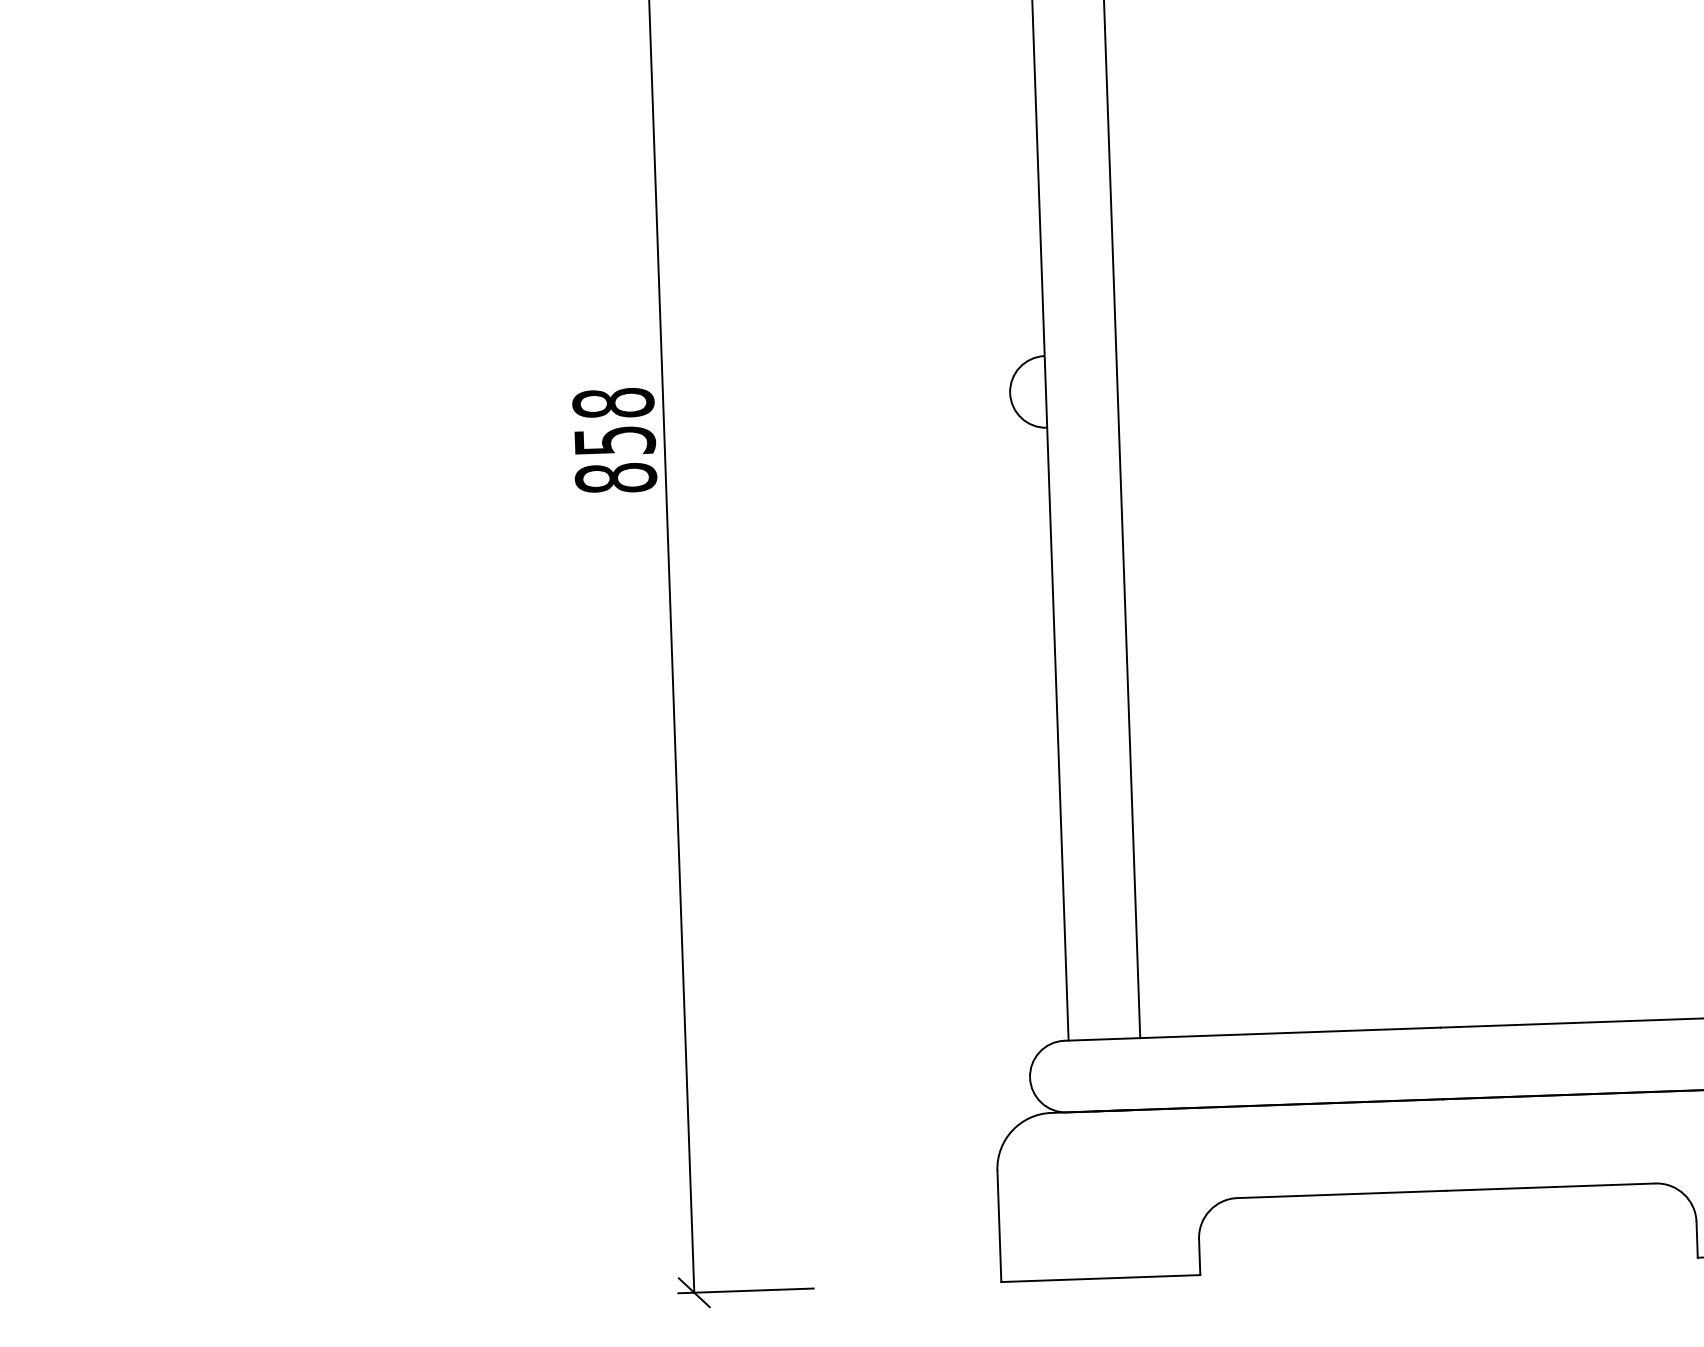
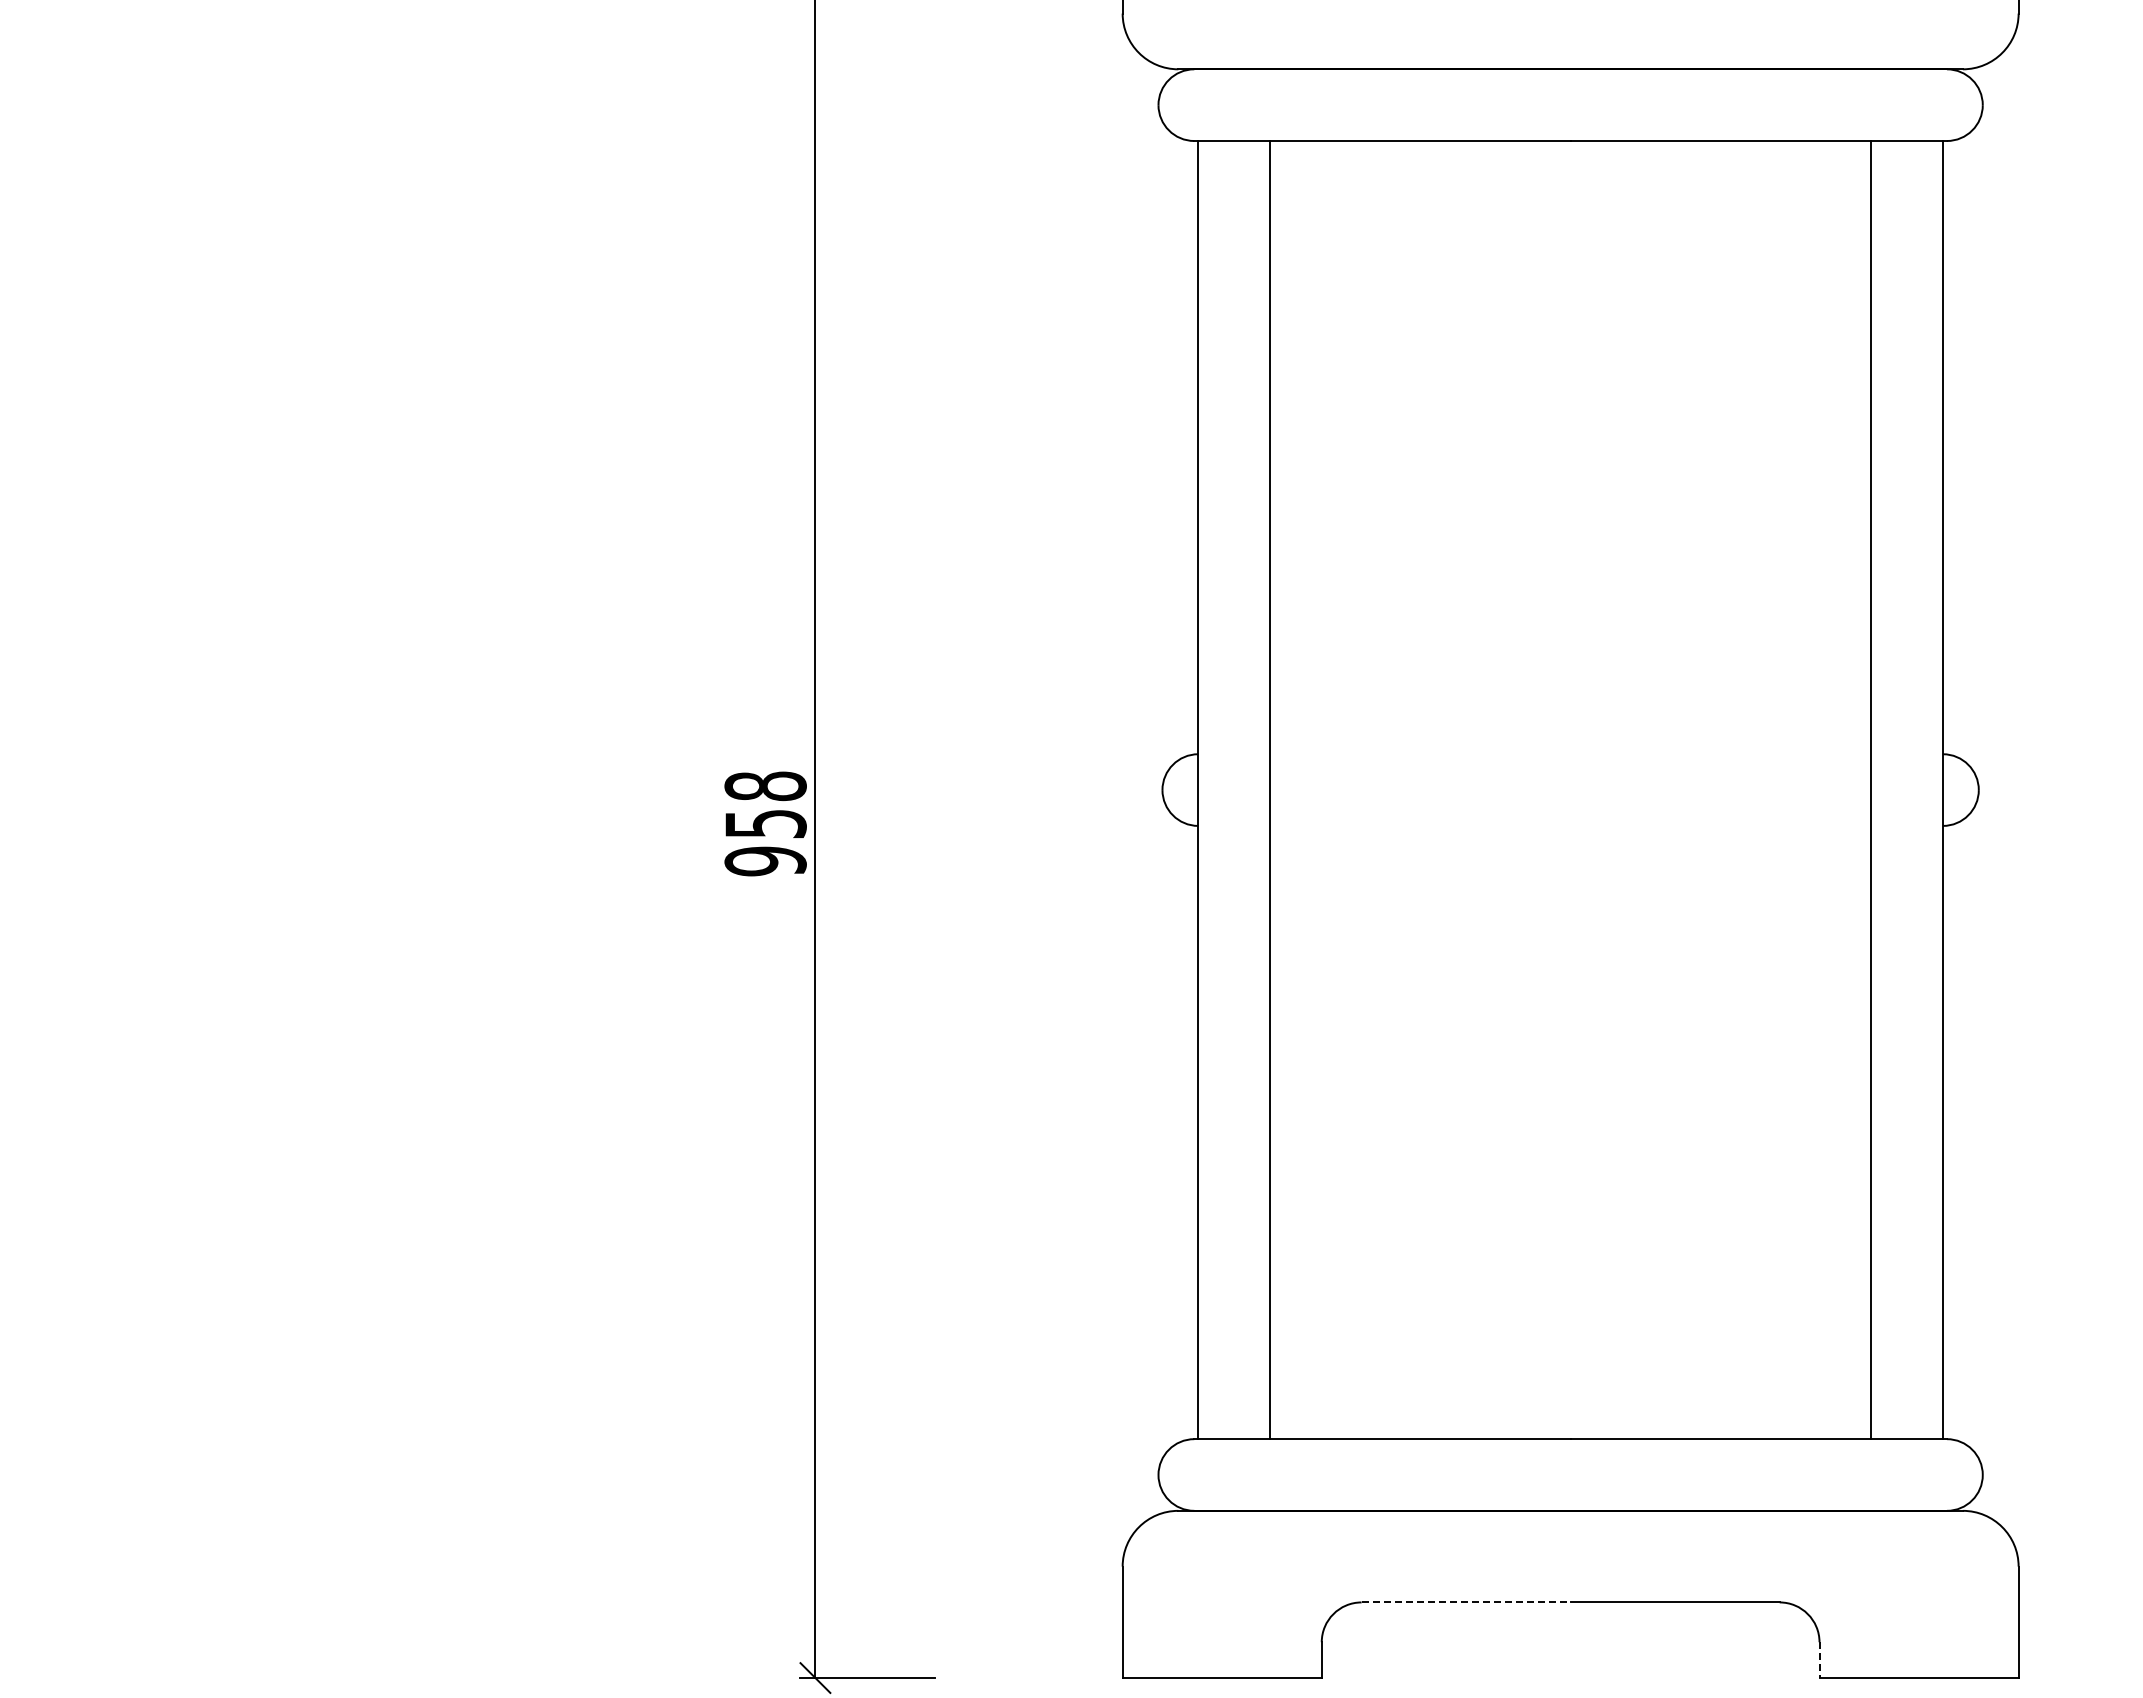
text: (615, 478) -> (765, 861), 858 -> 958
line: (1342, 1194) -> (1466, 1602), solid -> dashed
line: (1697, 1240) -> (1819, 1660), solid -> dashed

